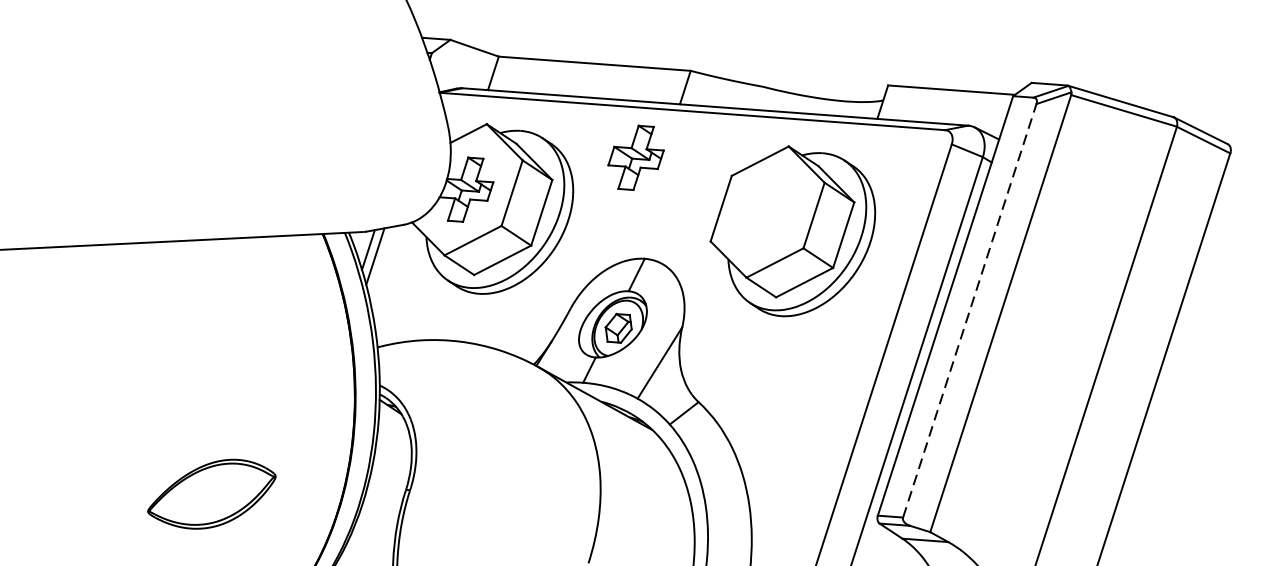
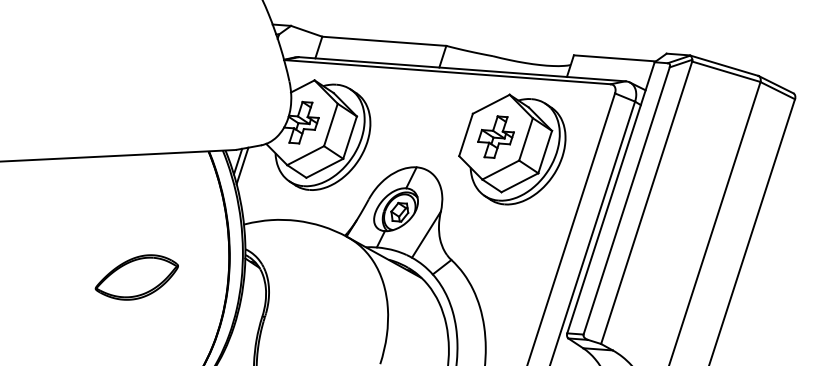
part: (635, 156) -> (495, 136), moved
line: (969, 310) -> (626, 200), dashed -> solid
part: (211, 494) -> (136, 277), moved

